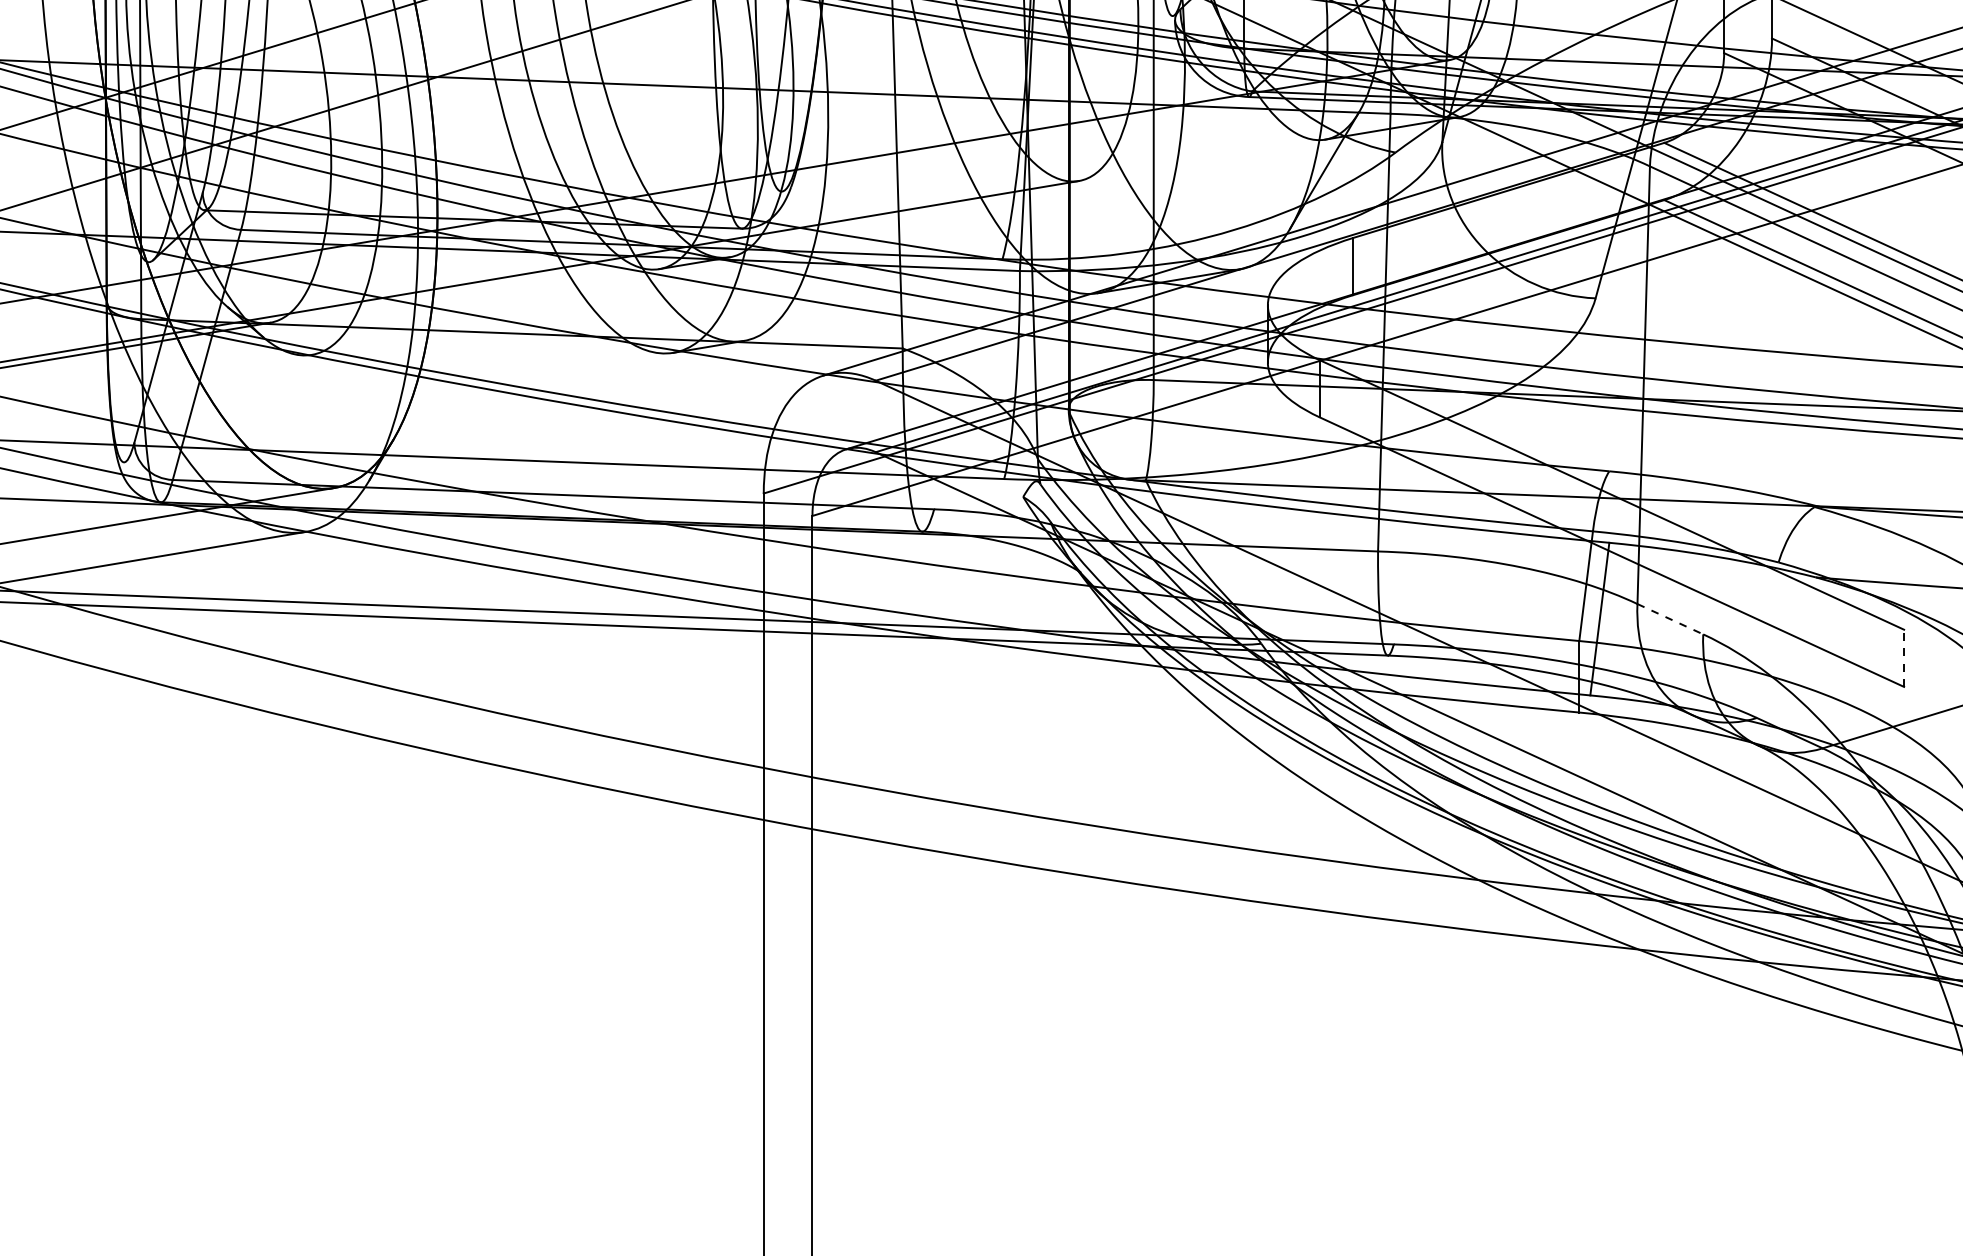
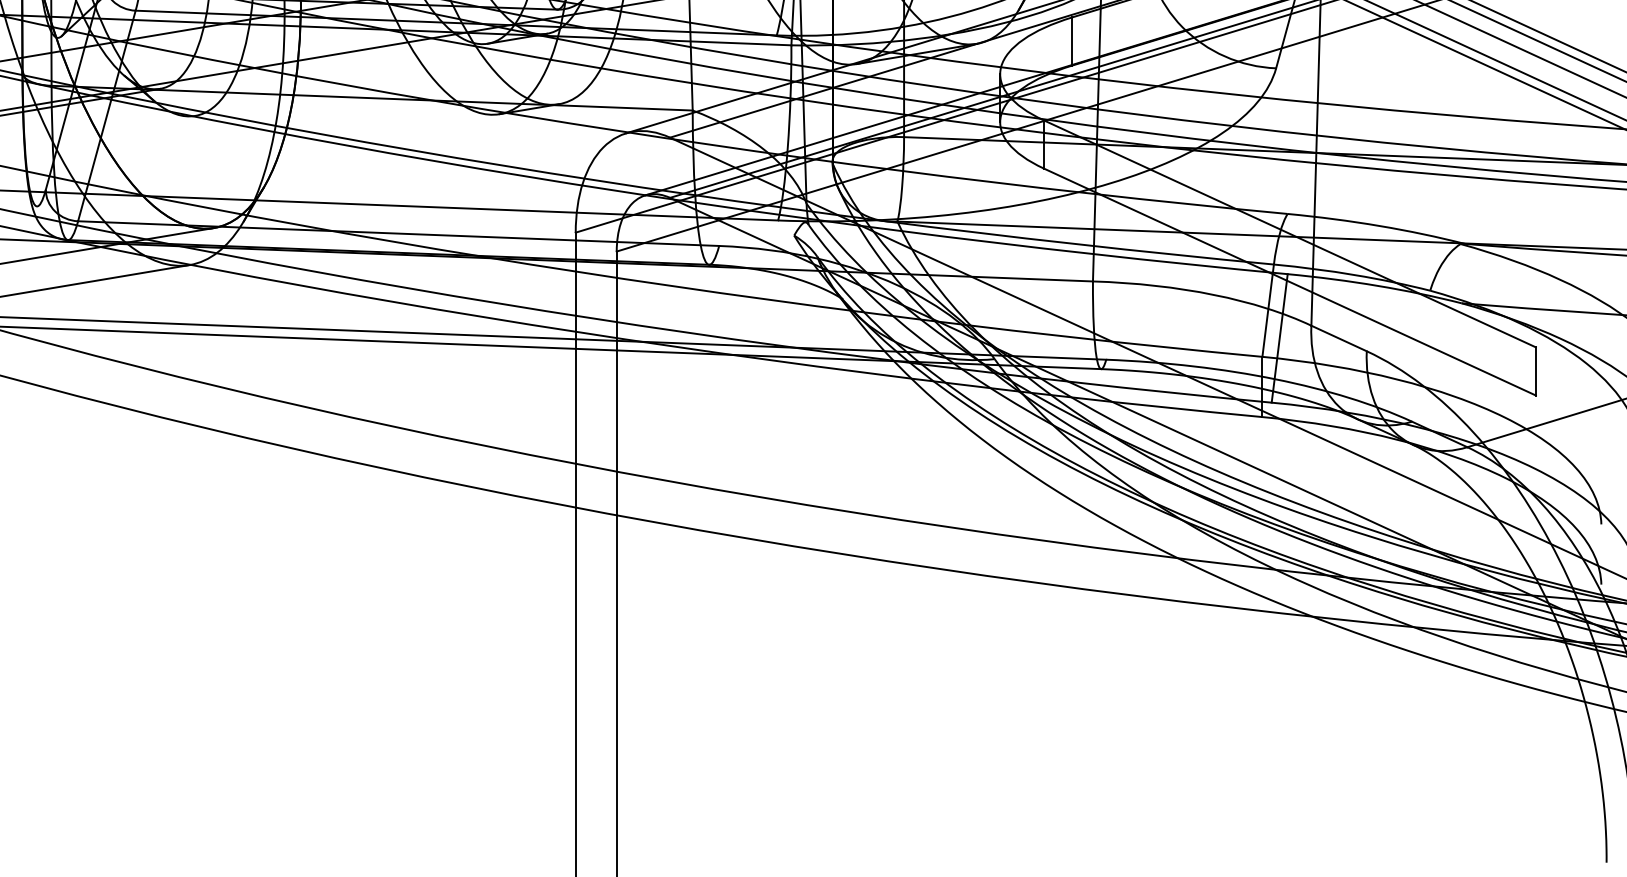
line: (1670, 619) -> (1339, 338), dashed -> solid
line: (1904, 658) -> (1536, 371), dashed -> solid

